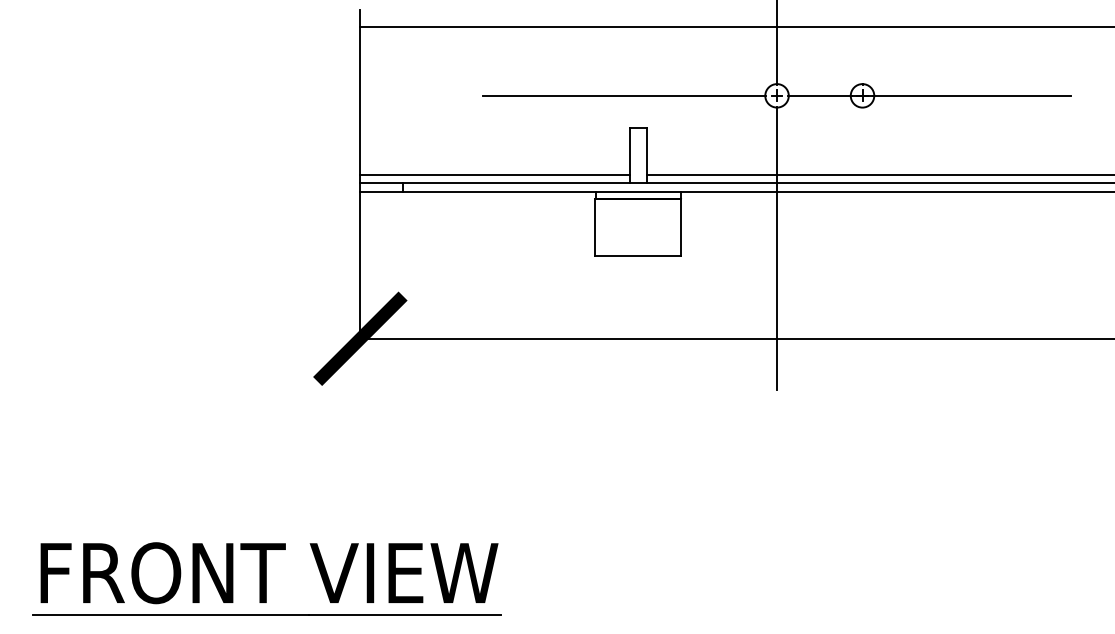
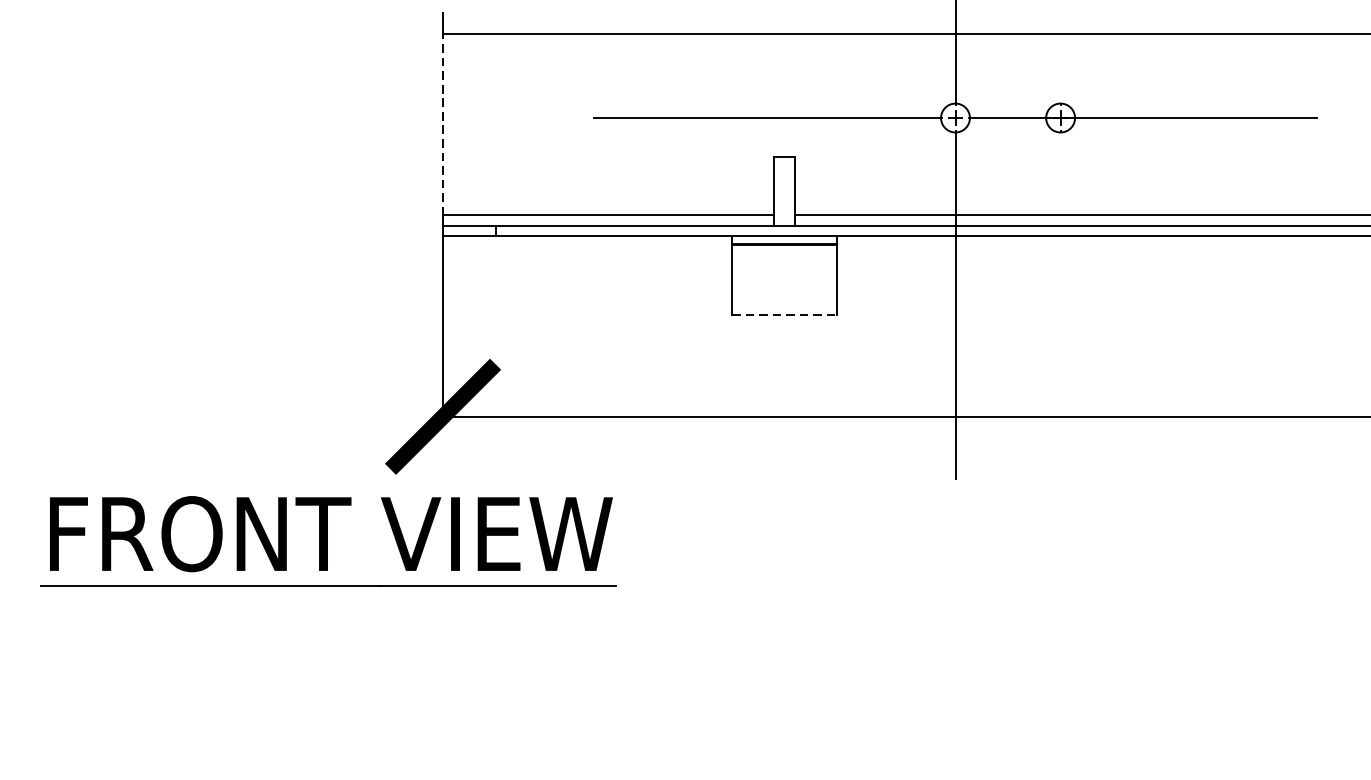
line: (360, 101) -> (443, 124), solid -> dashed
line: (638, 256) -> (785, 315), solid -> dashed
part: (266, 578) -> (327, 540), moved

